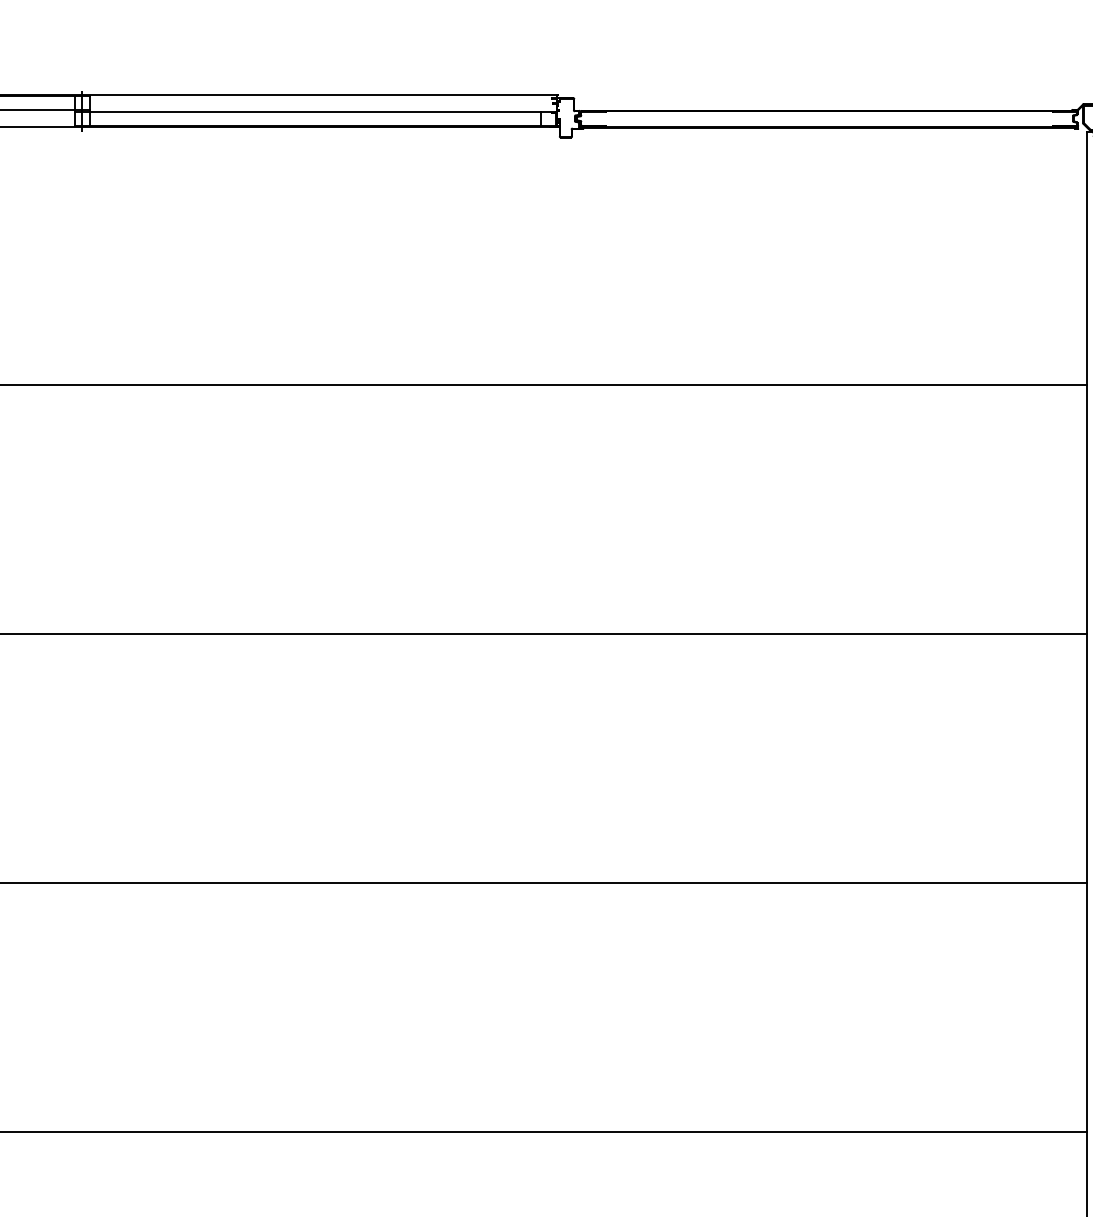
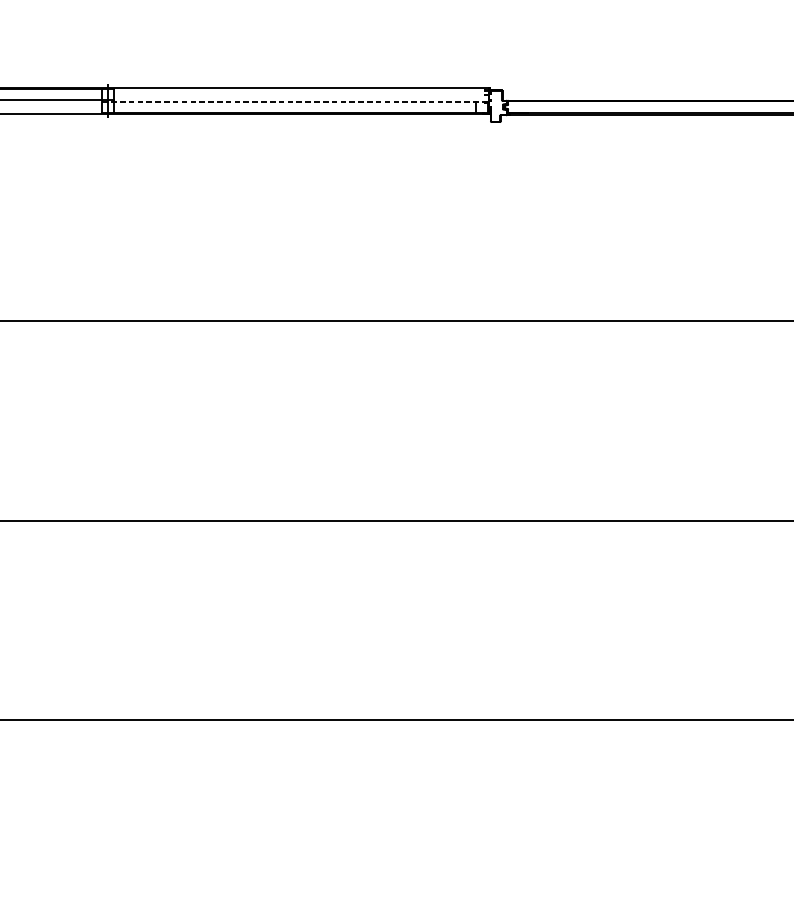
line: (316, 112) -> (295, 102), solid -> dashed

